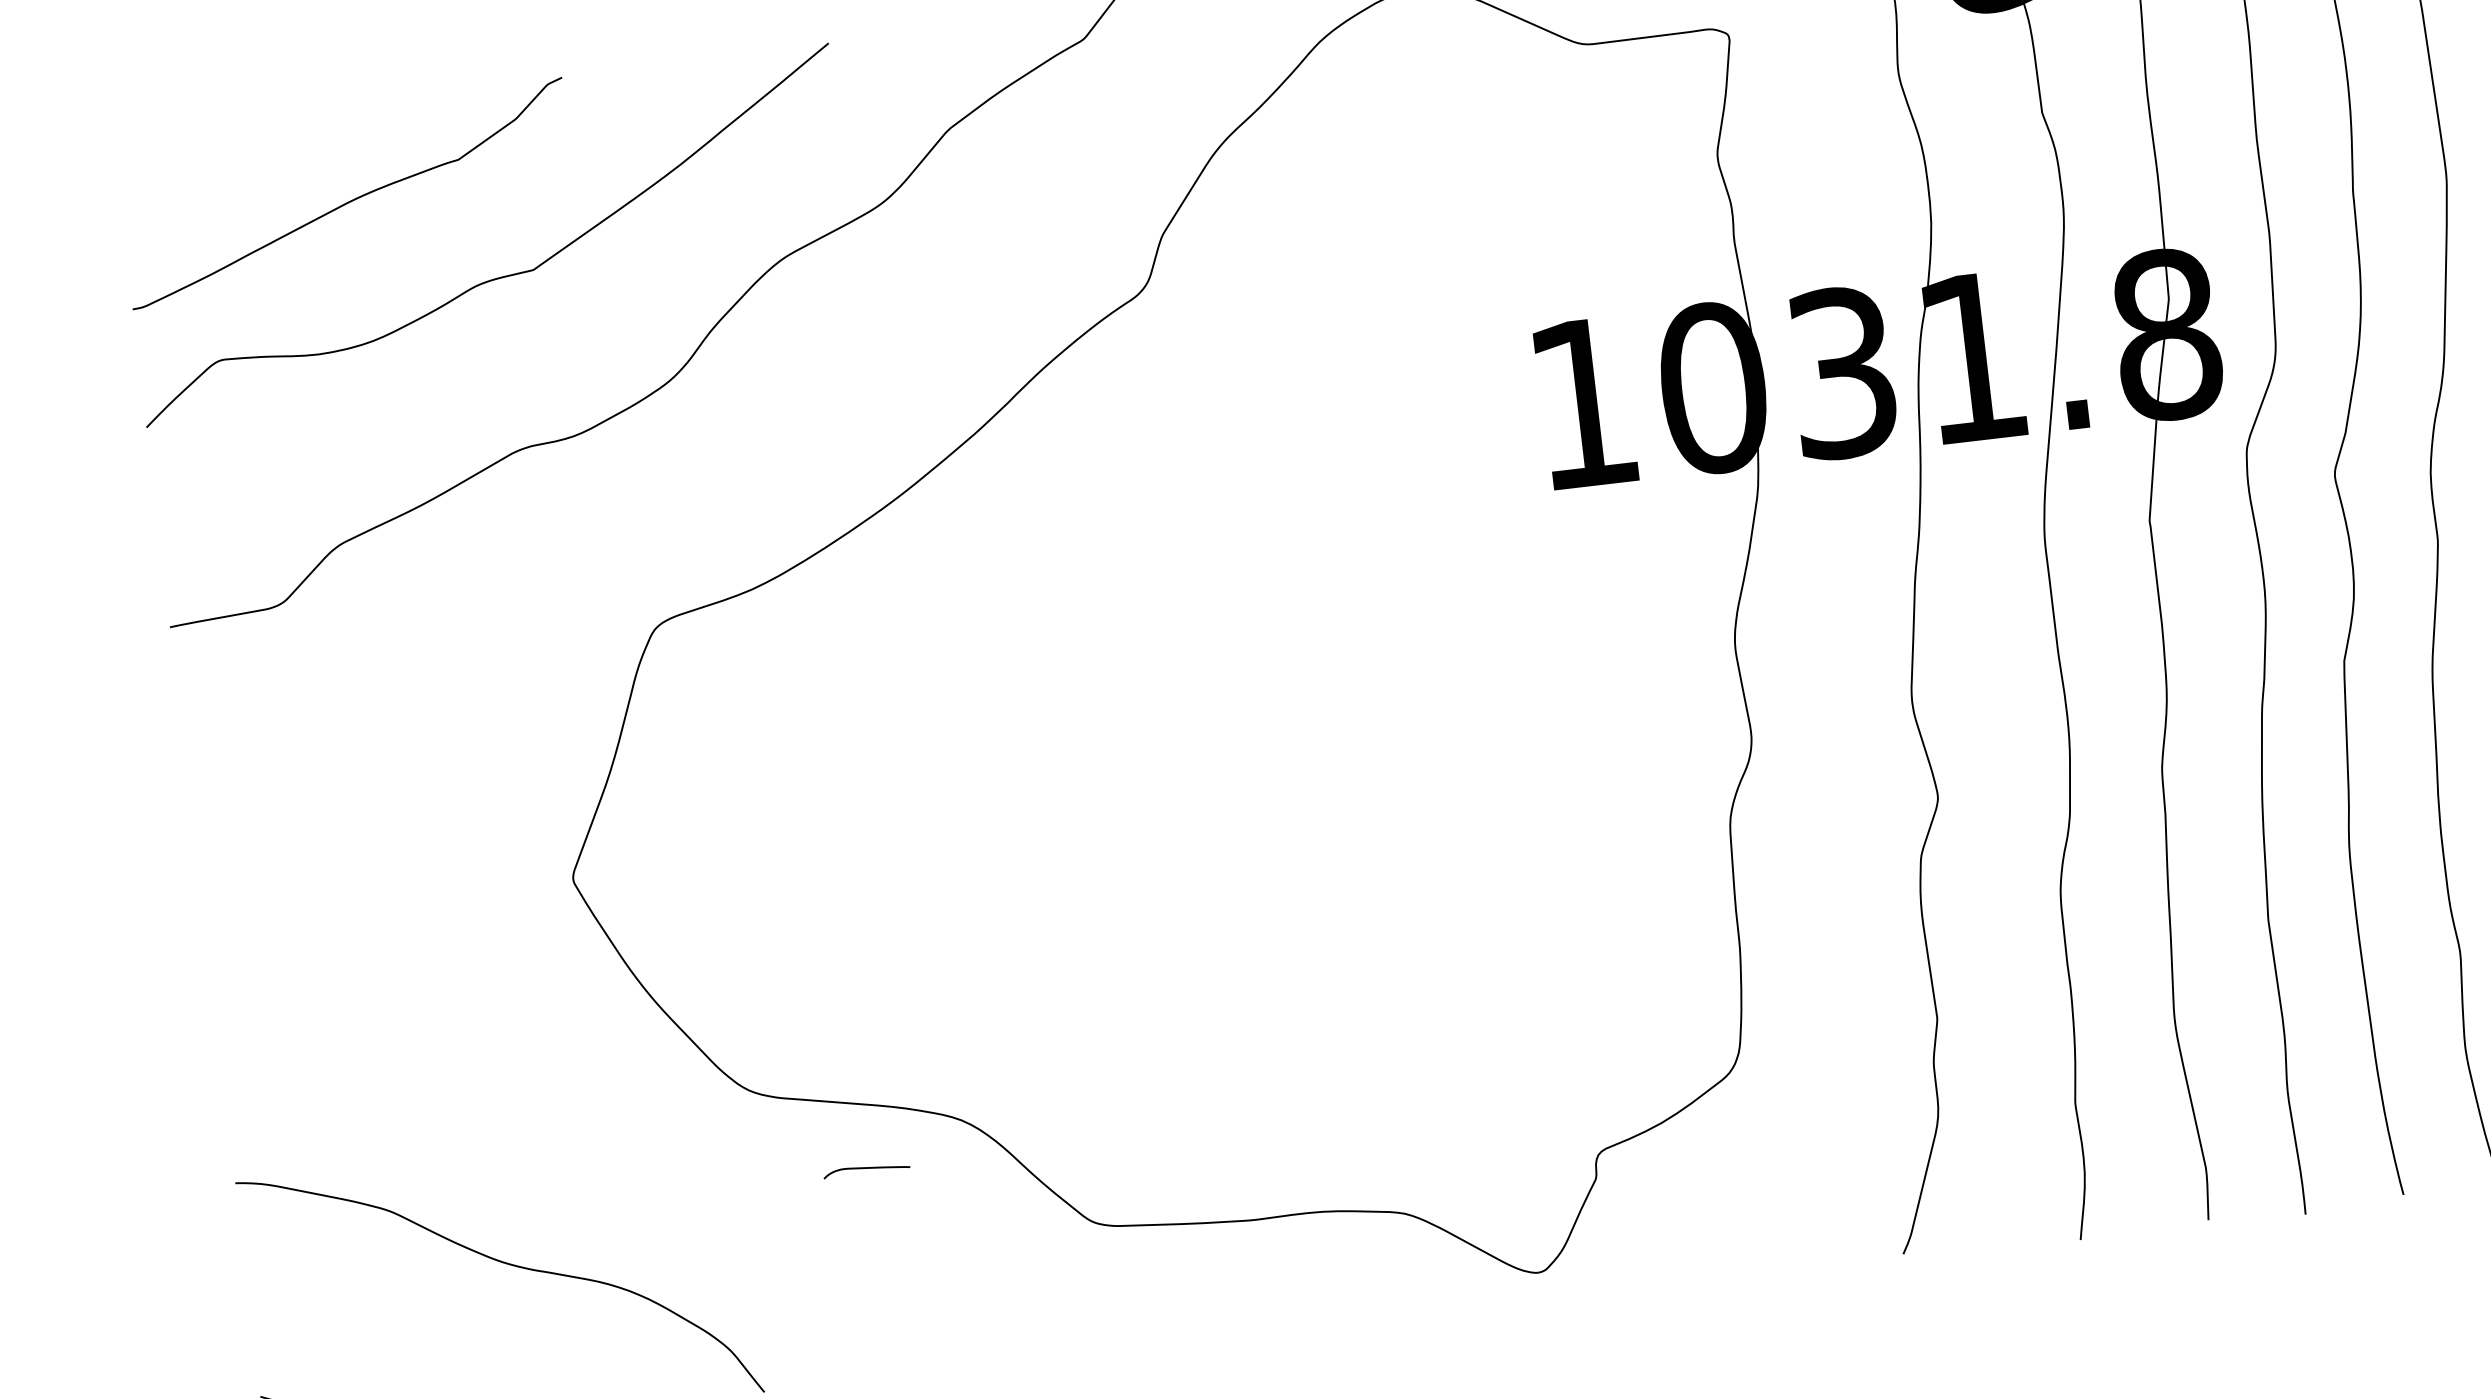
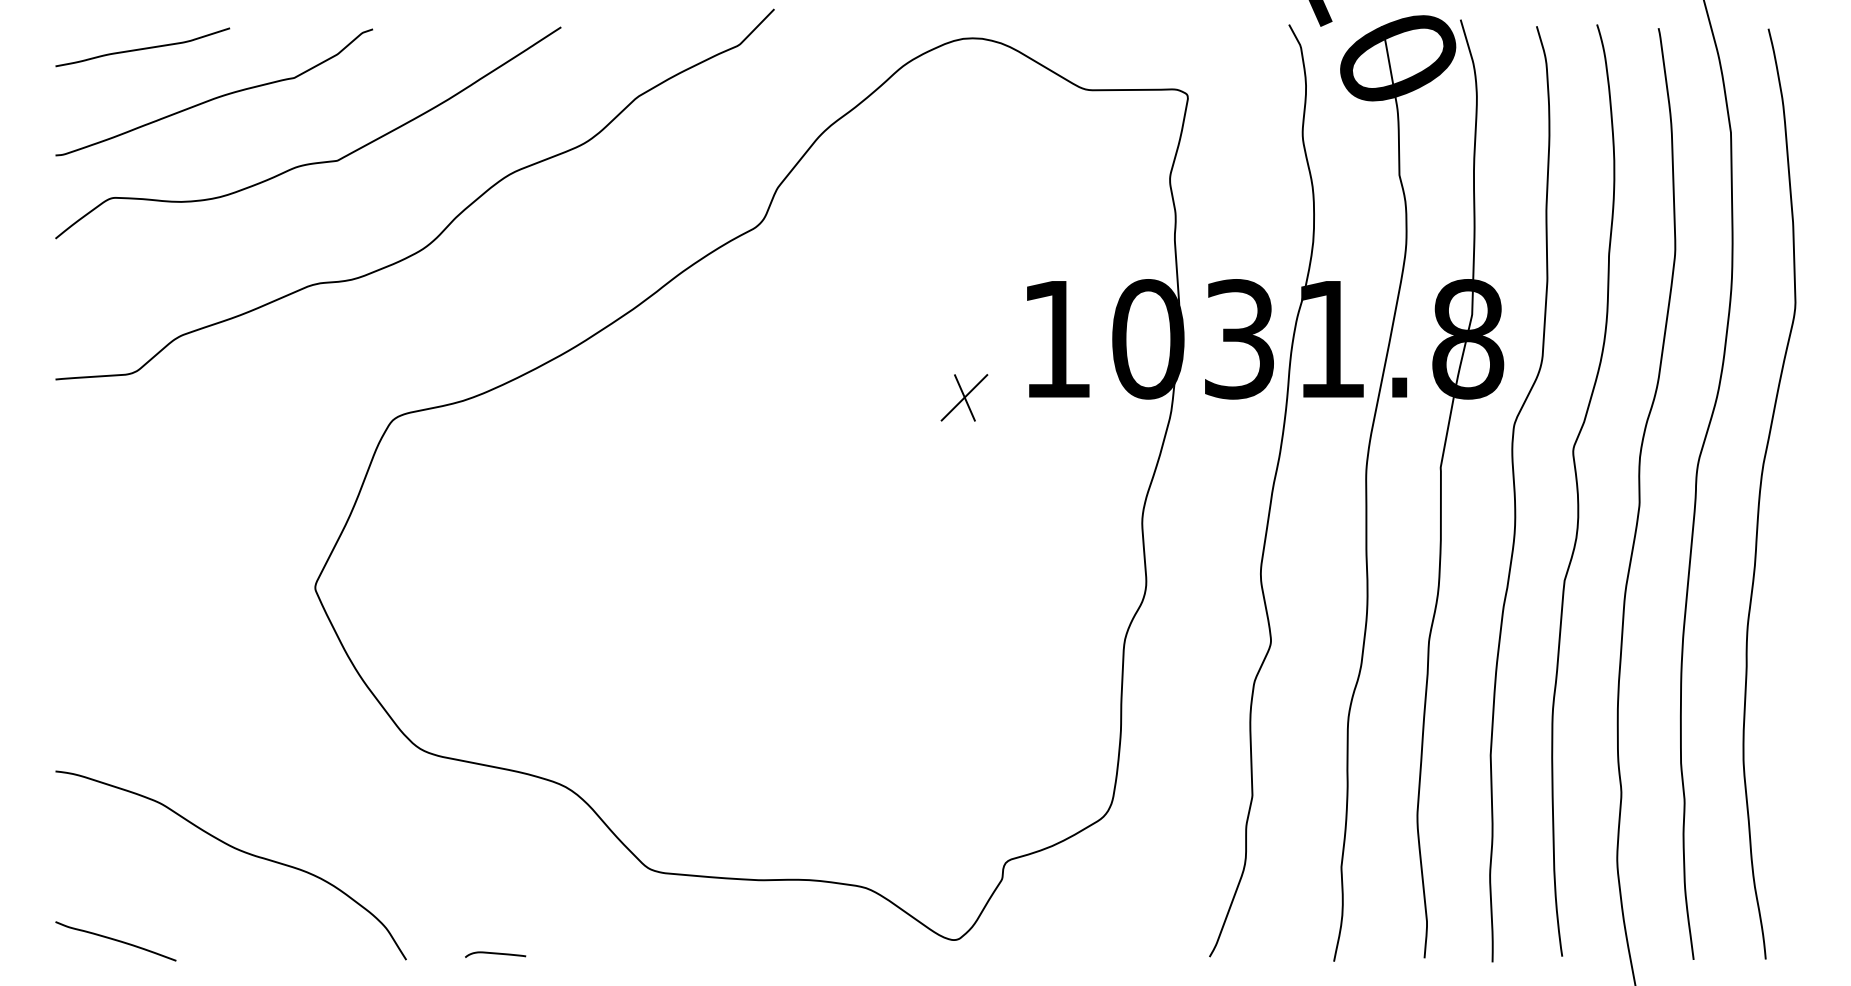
curve: (238, 143) -> (142, 48), added
part: (1462, 501) -> (964, 397), added
curve: (866, 1169) -> (495, 954), moved

